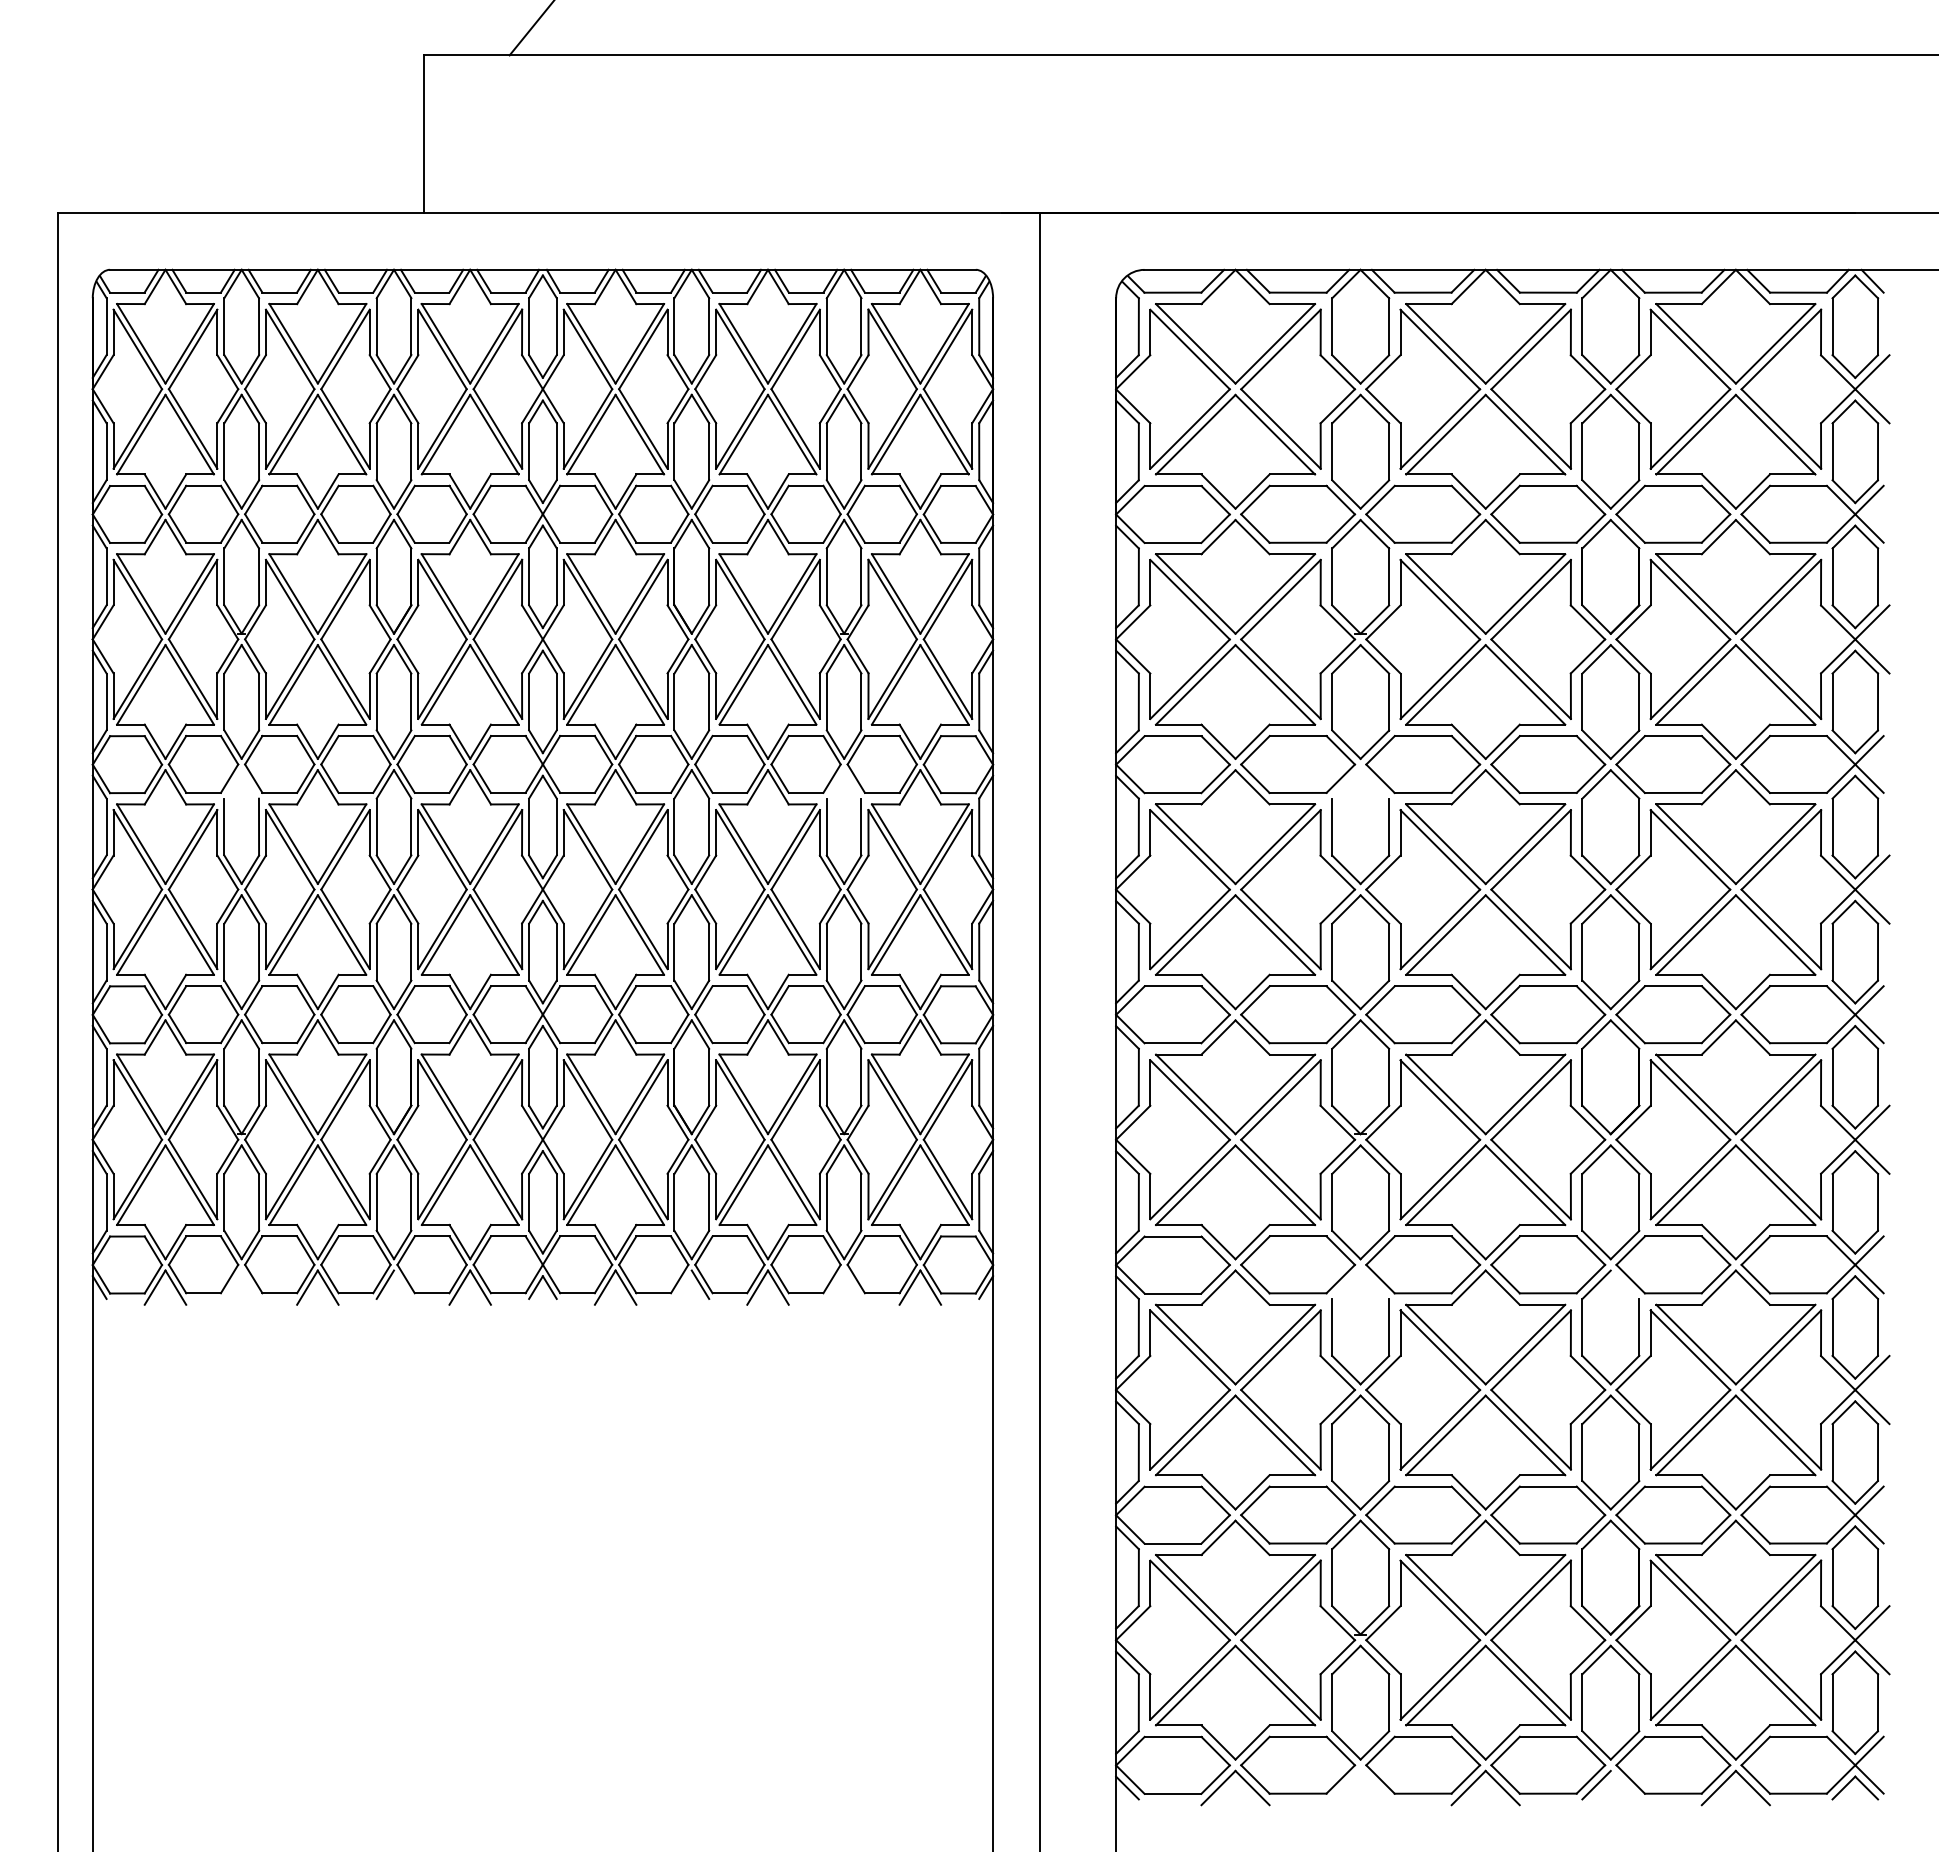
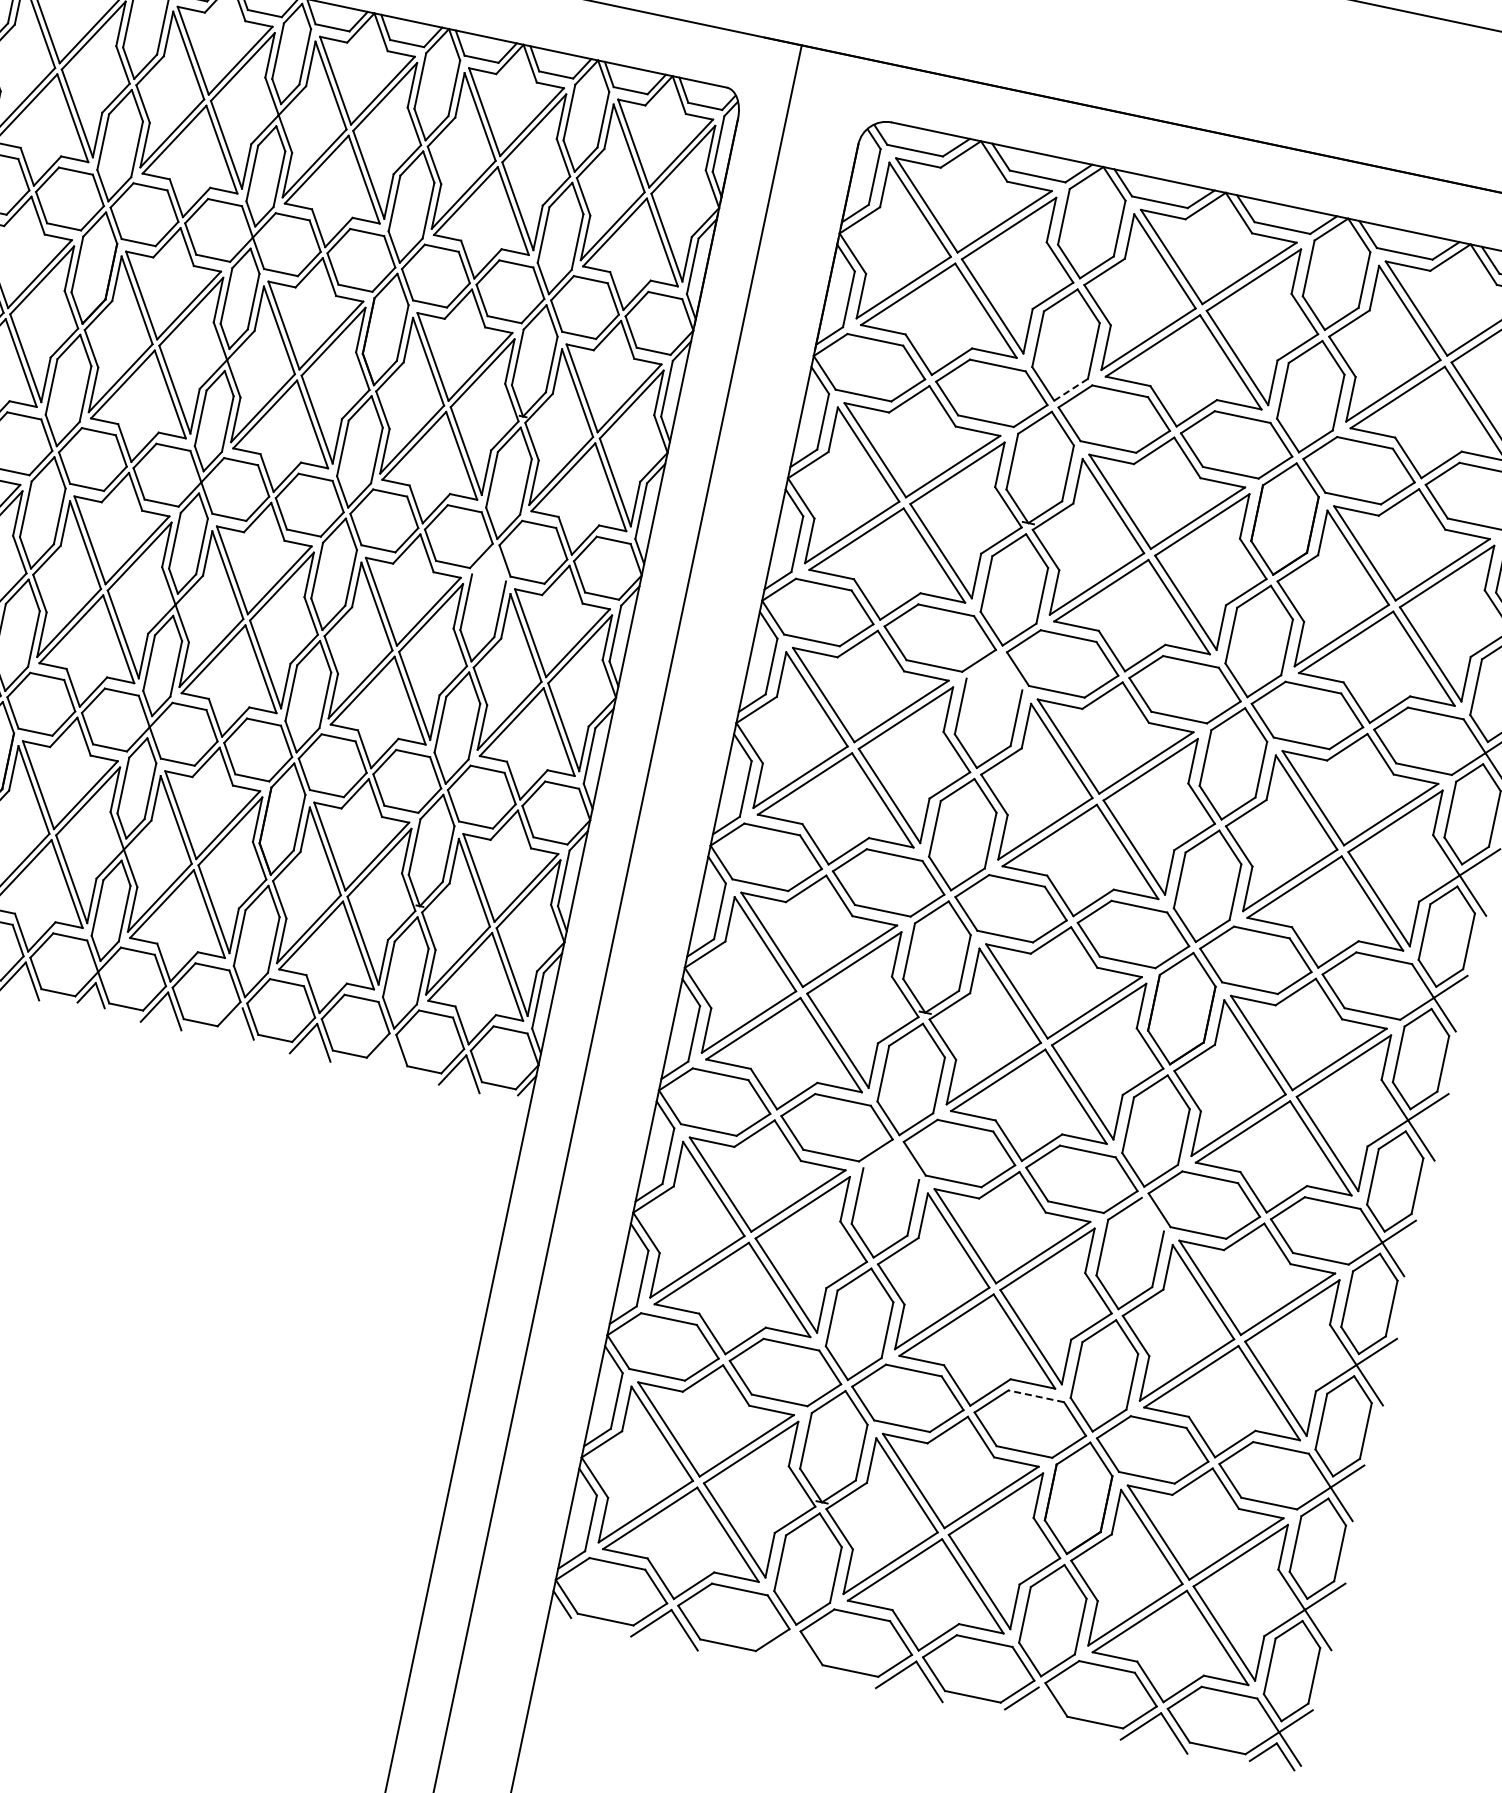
line: (1375, 494) -> (1071, 389), solid -> dashed
line: (1547, 1486) -> (1035, 1396), solid -> dashed

